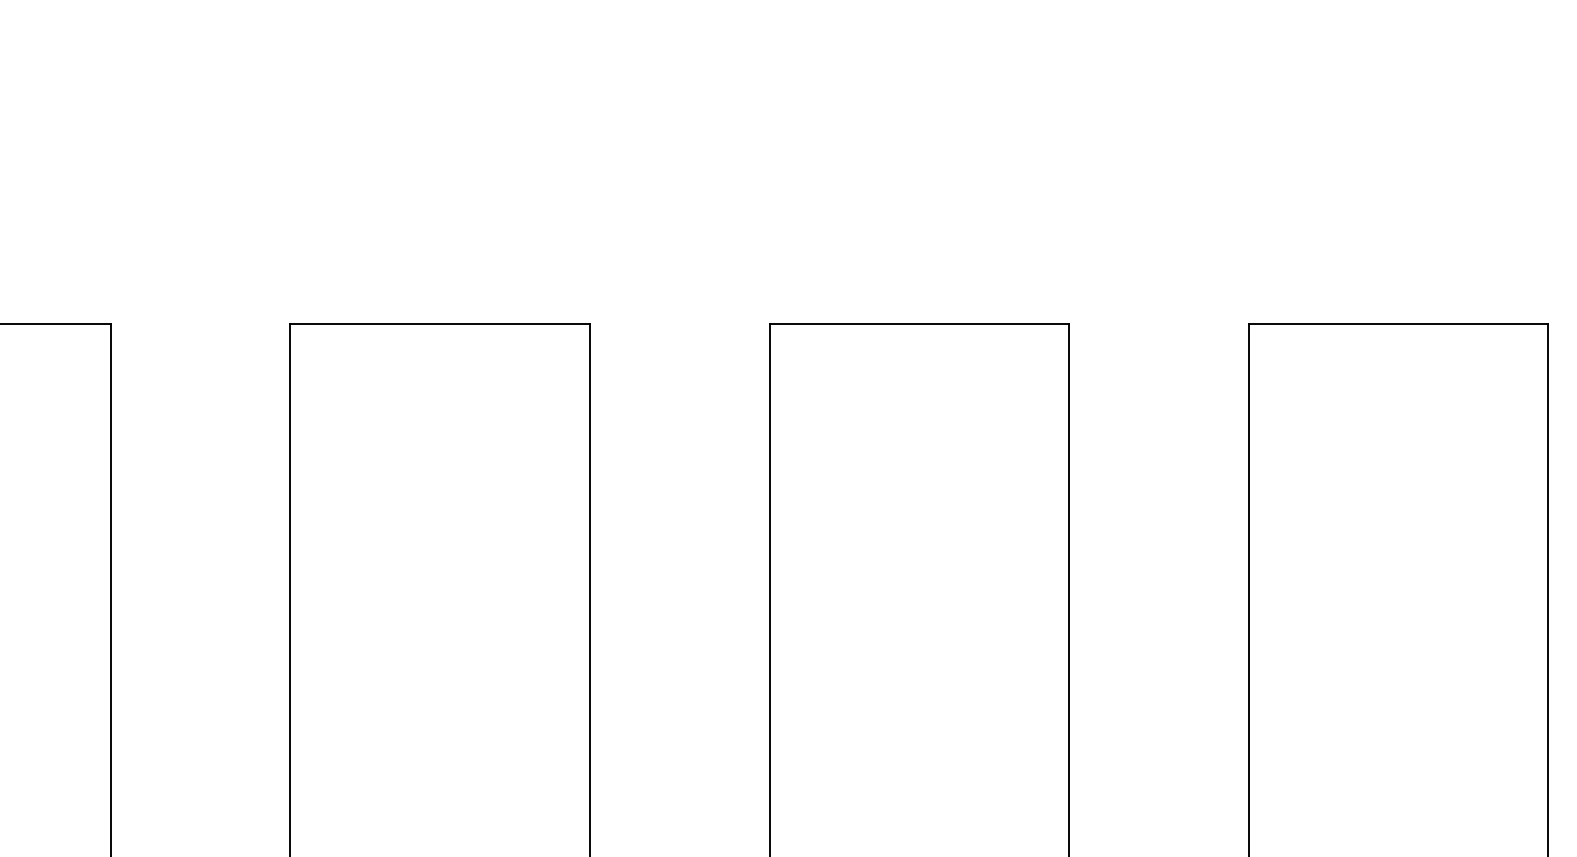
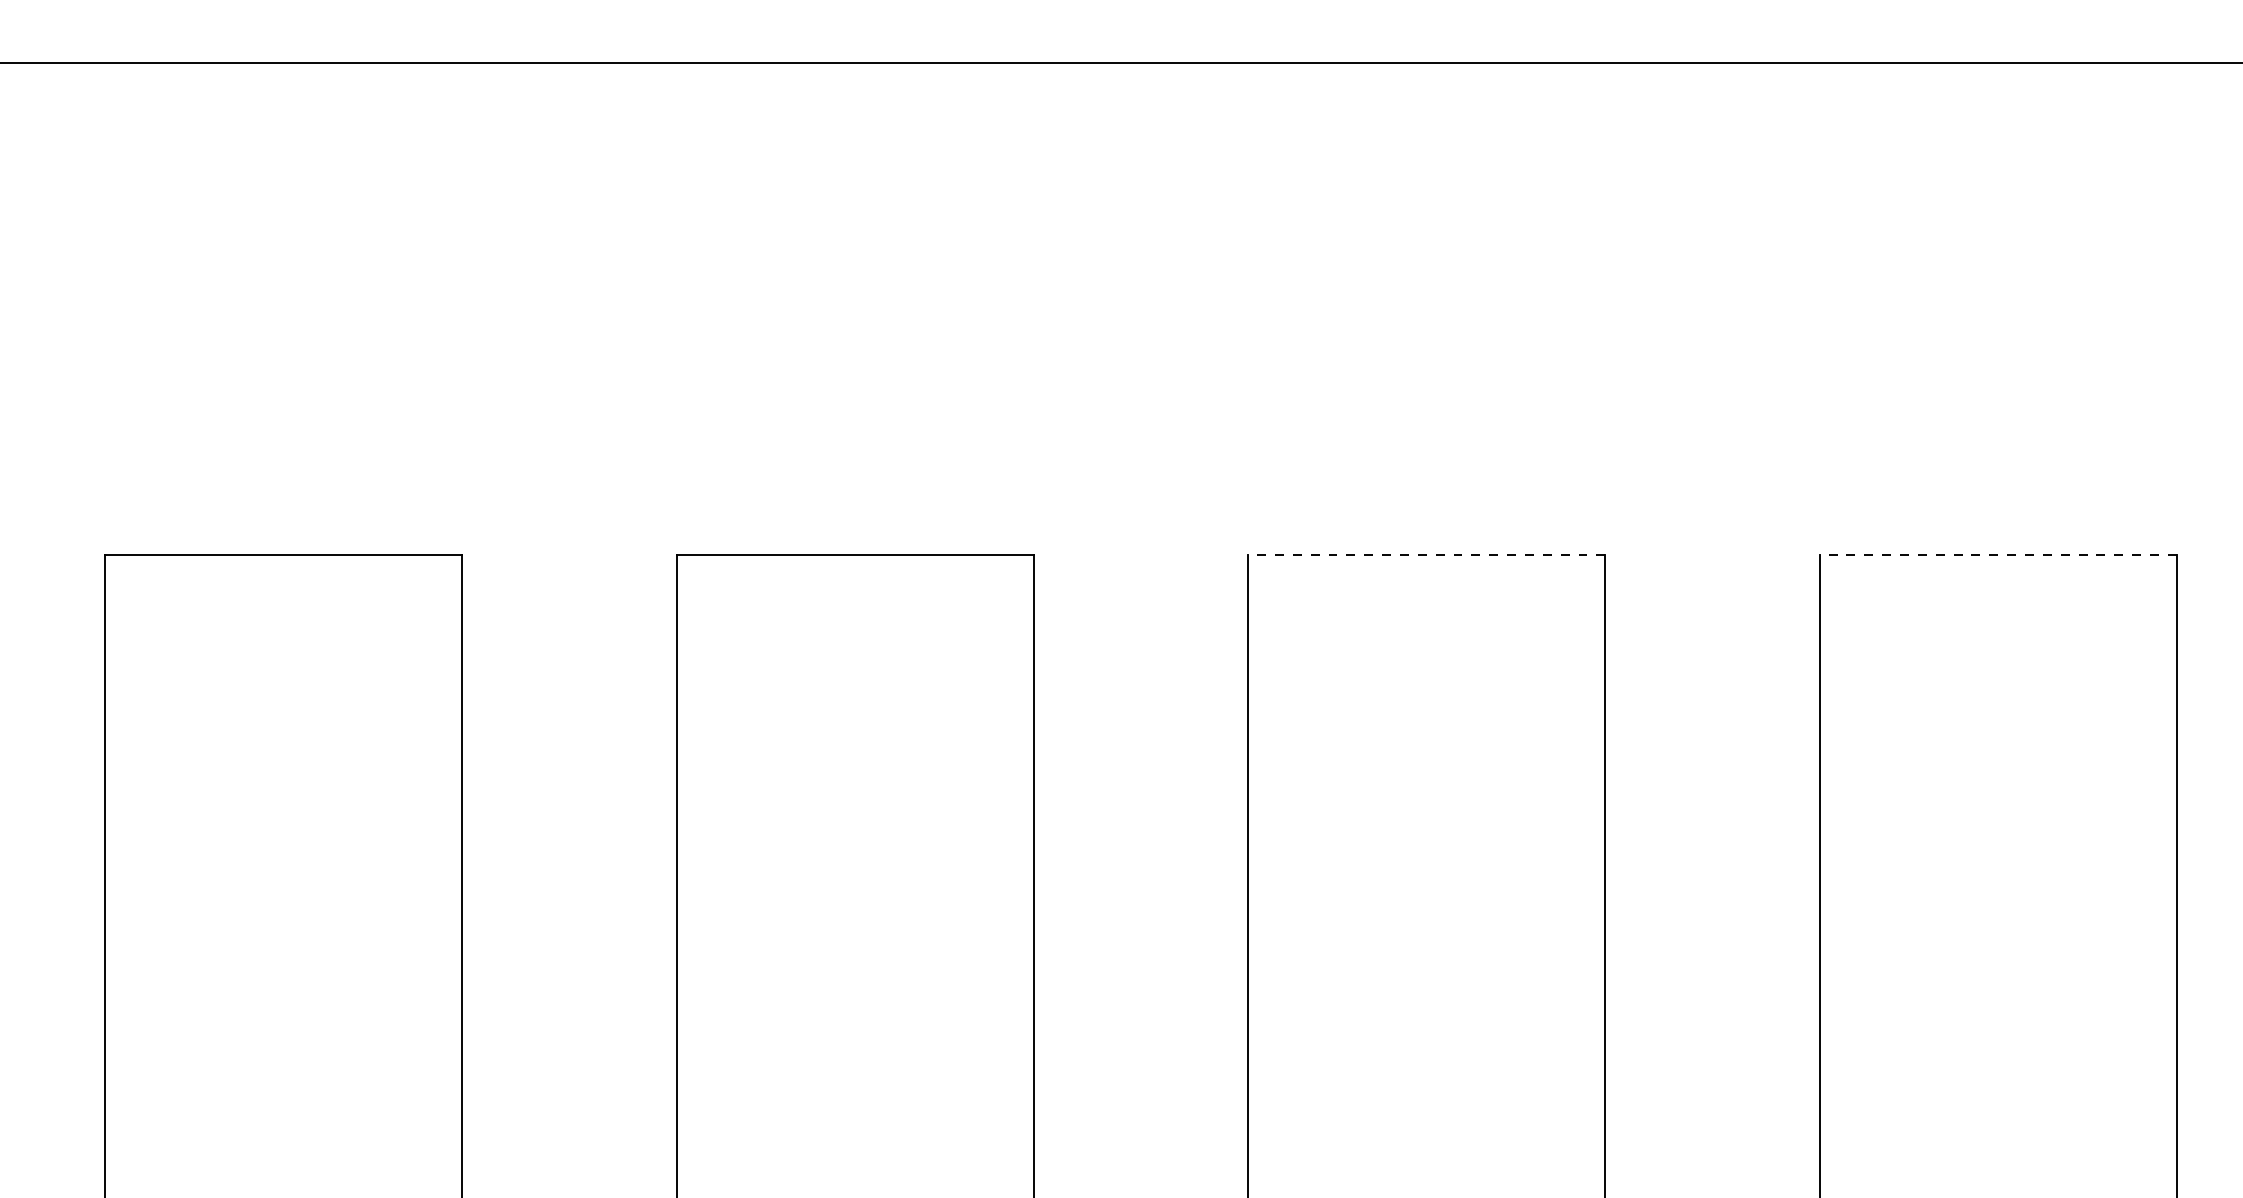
line: (919, 324) -> (1426, 554), solid -> dashed
line: (1398, 324) -> (1998, 554), solid -> dashed

